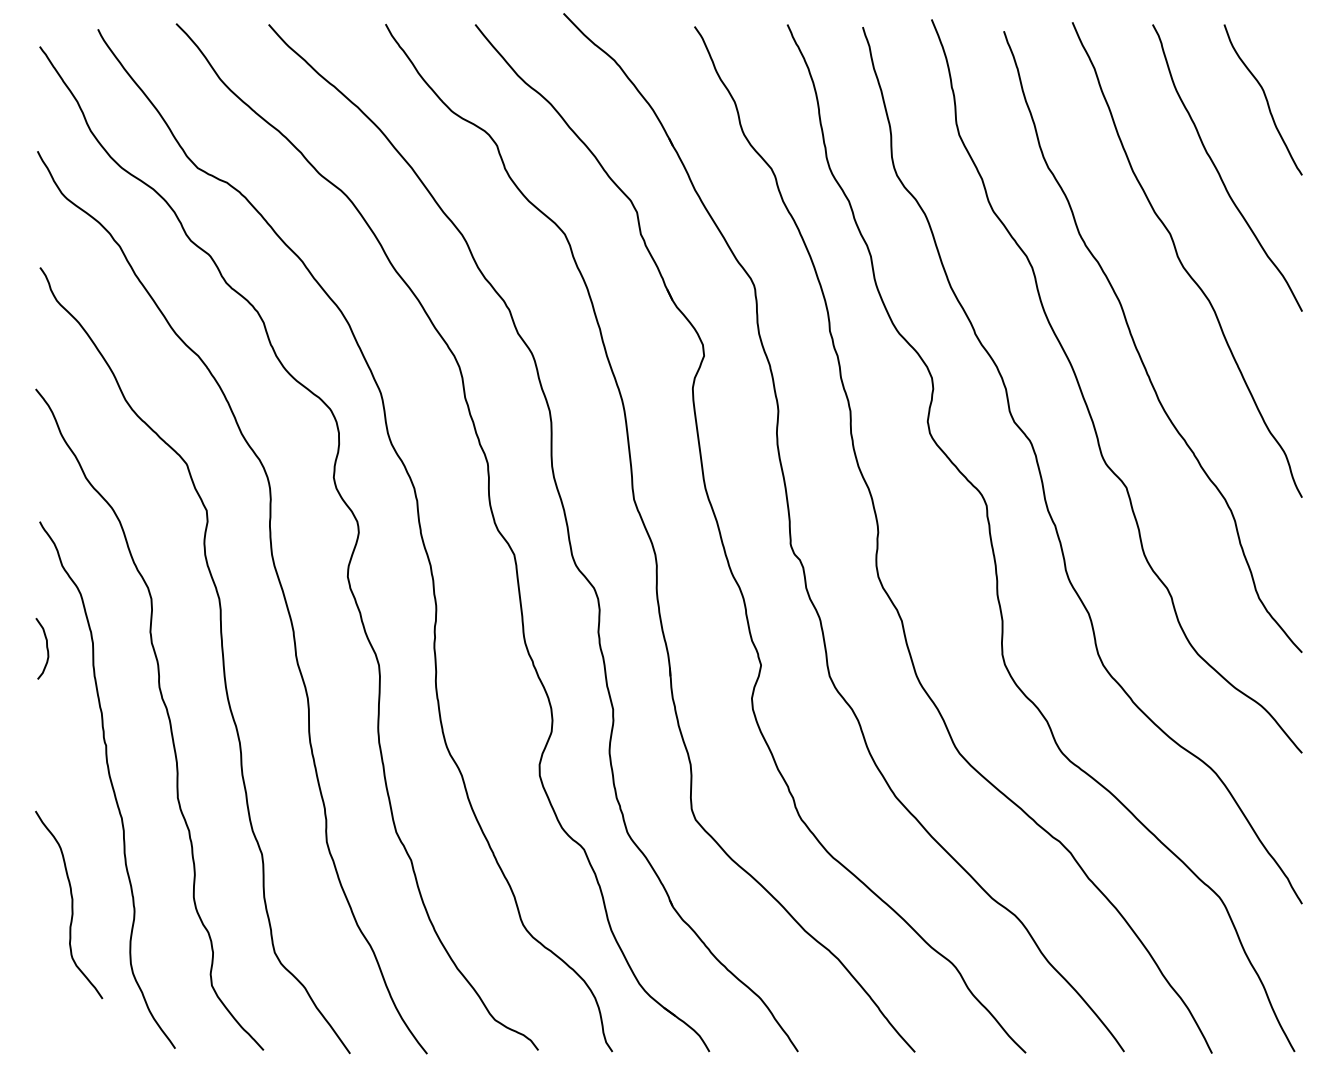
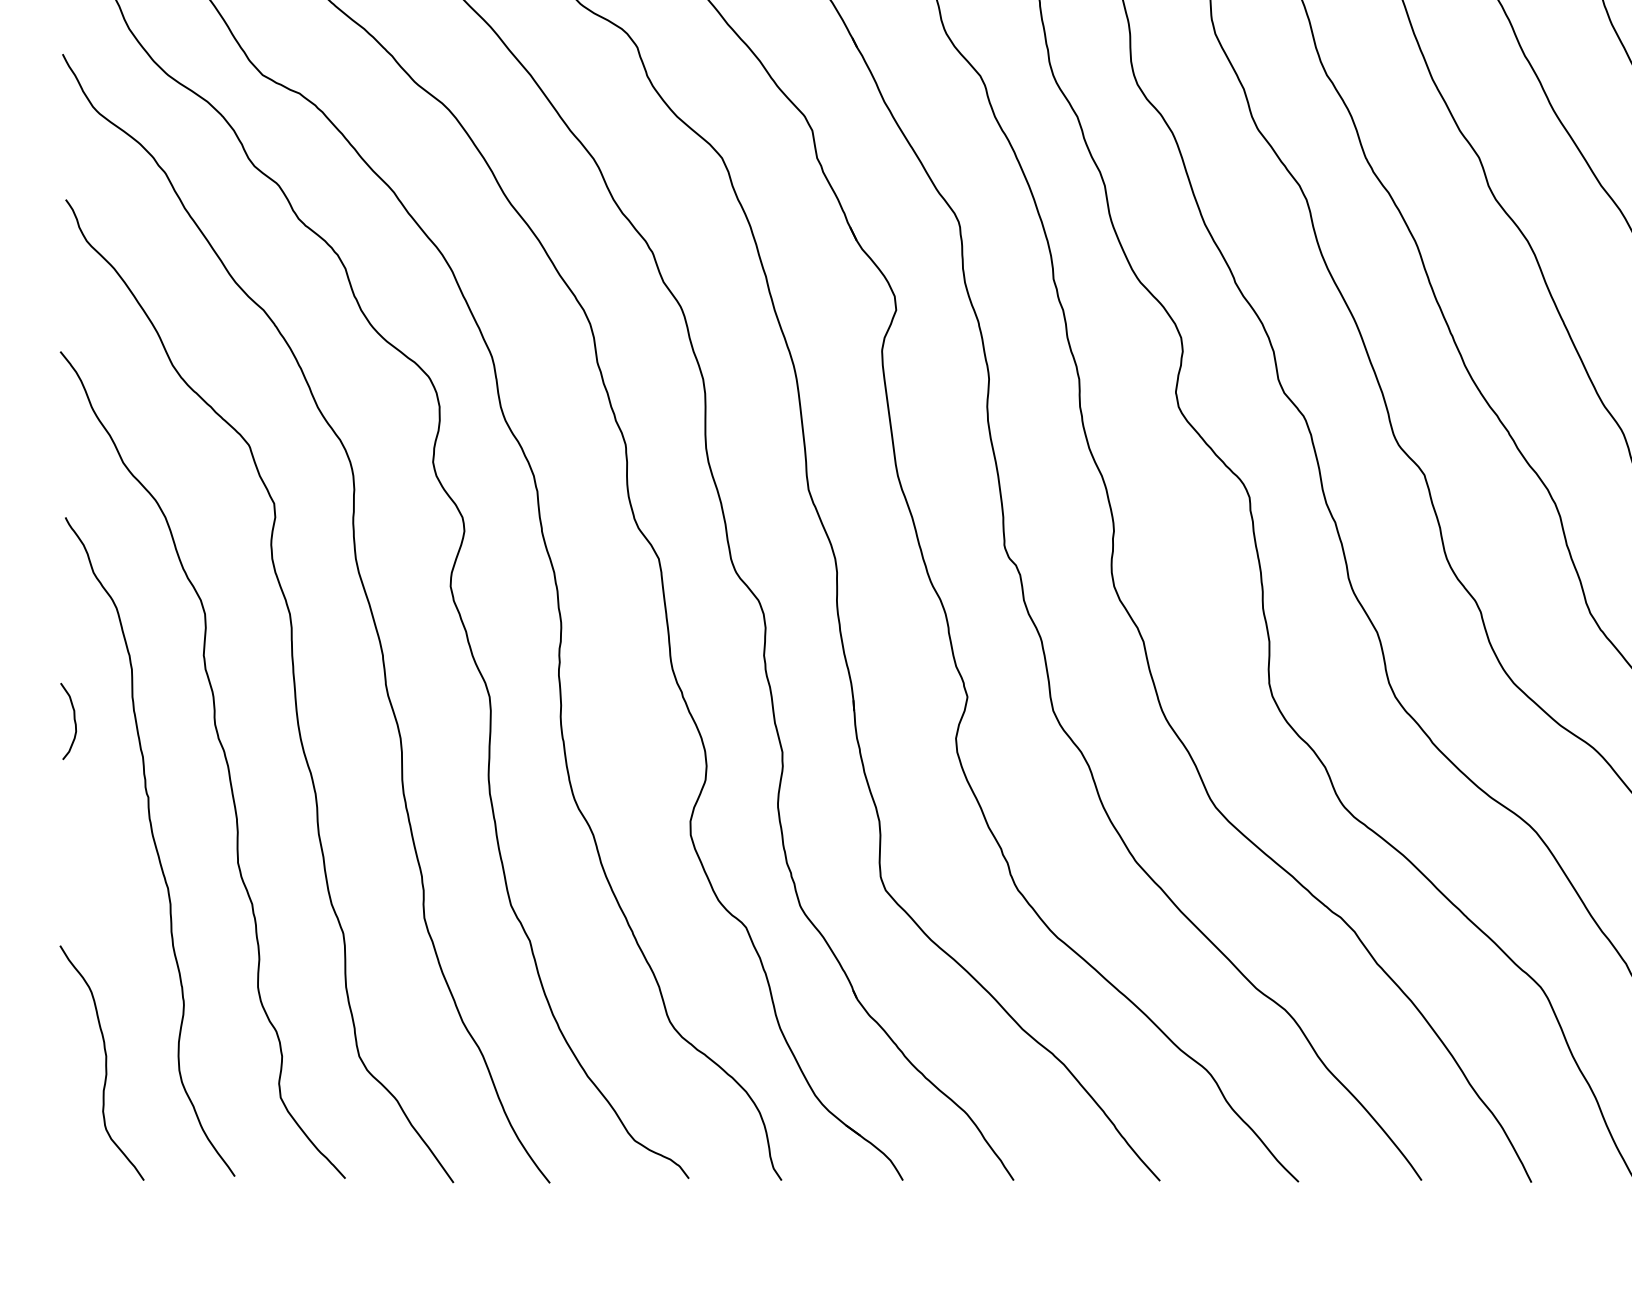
curve: (46, 648) -> (73, 721), moved
curve: (71, 904) -> (105, 1062), moved

